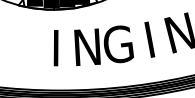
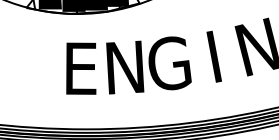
text: (56, 47) -> (80, 67), I -> E

